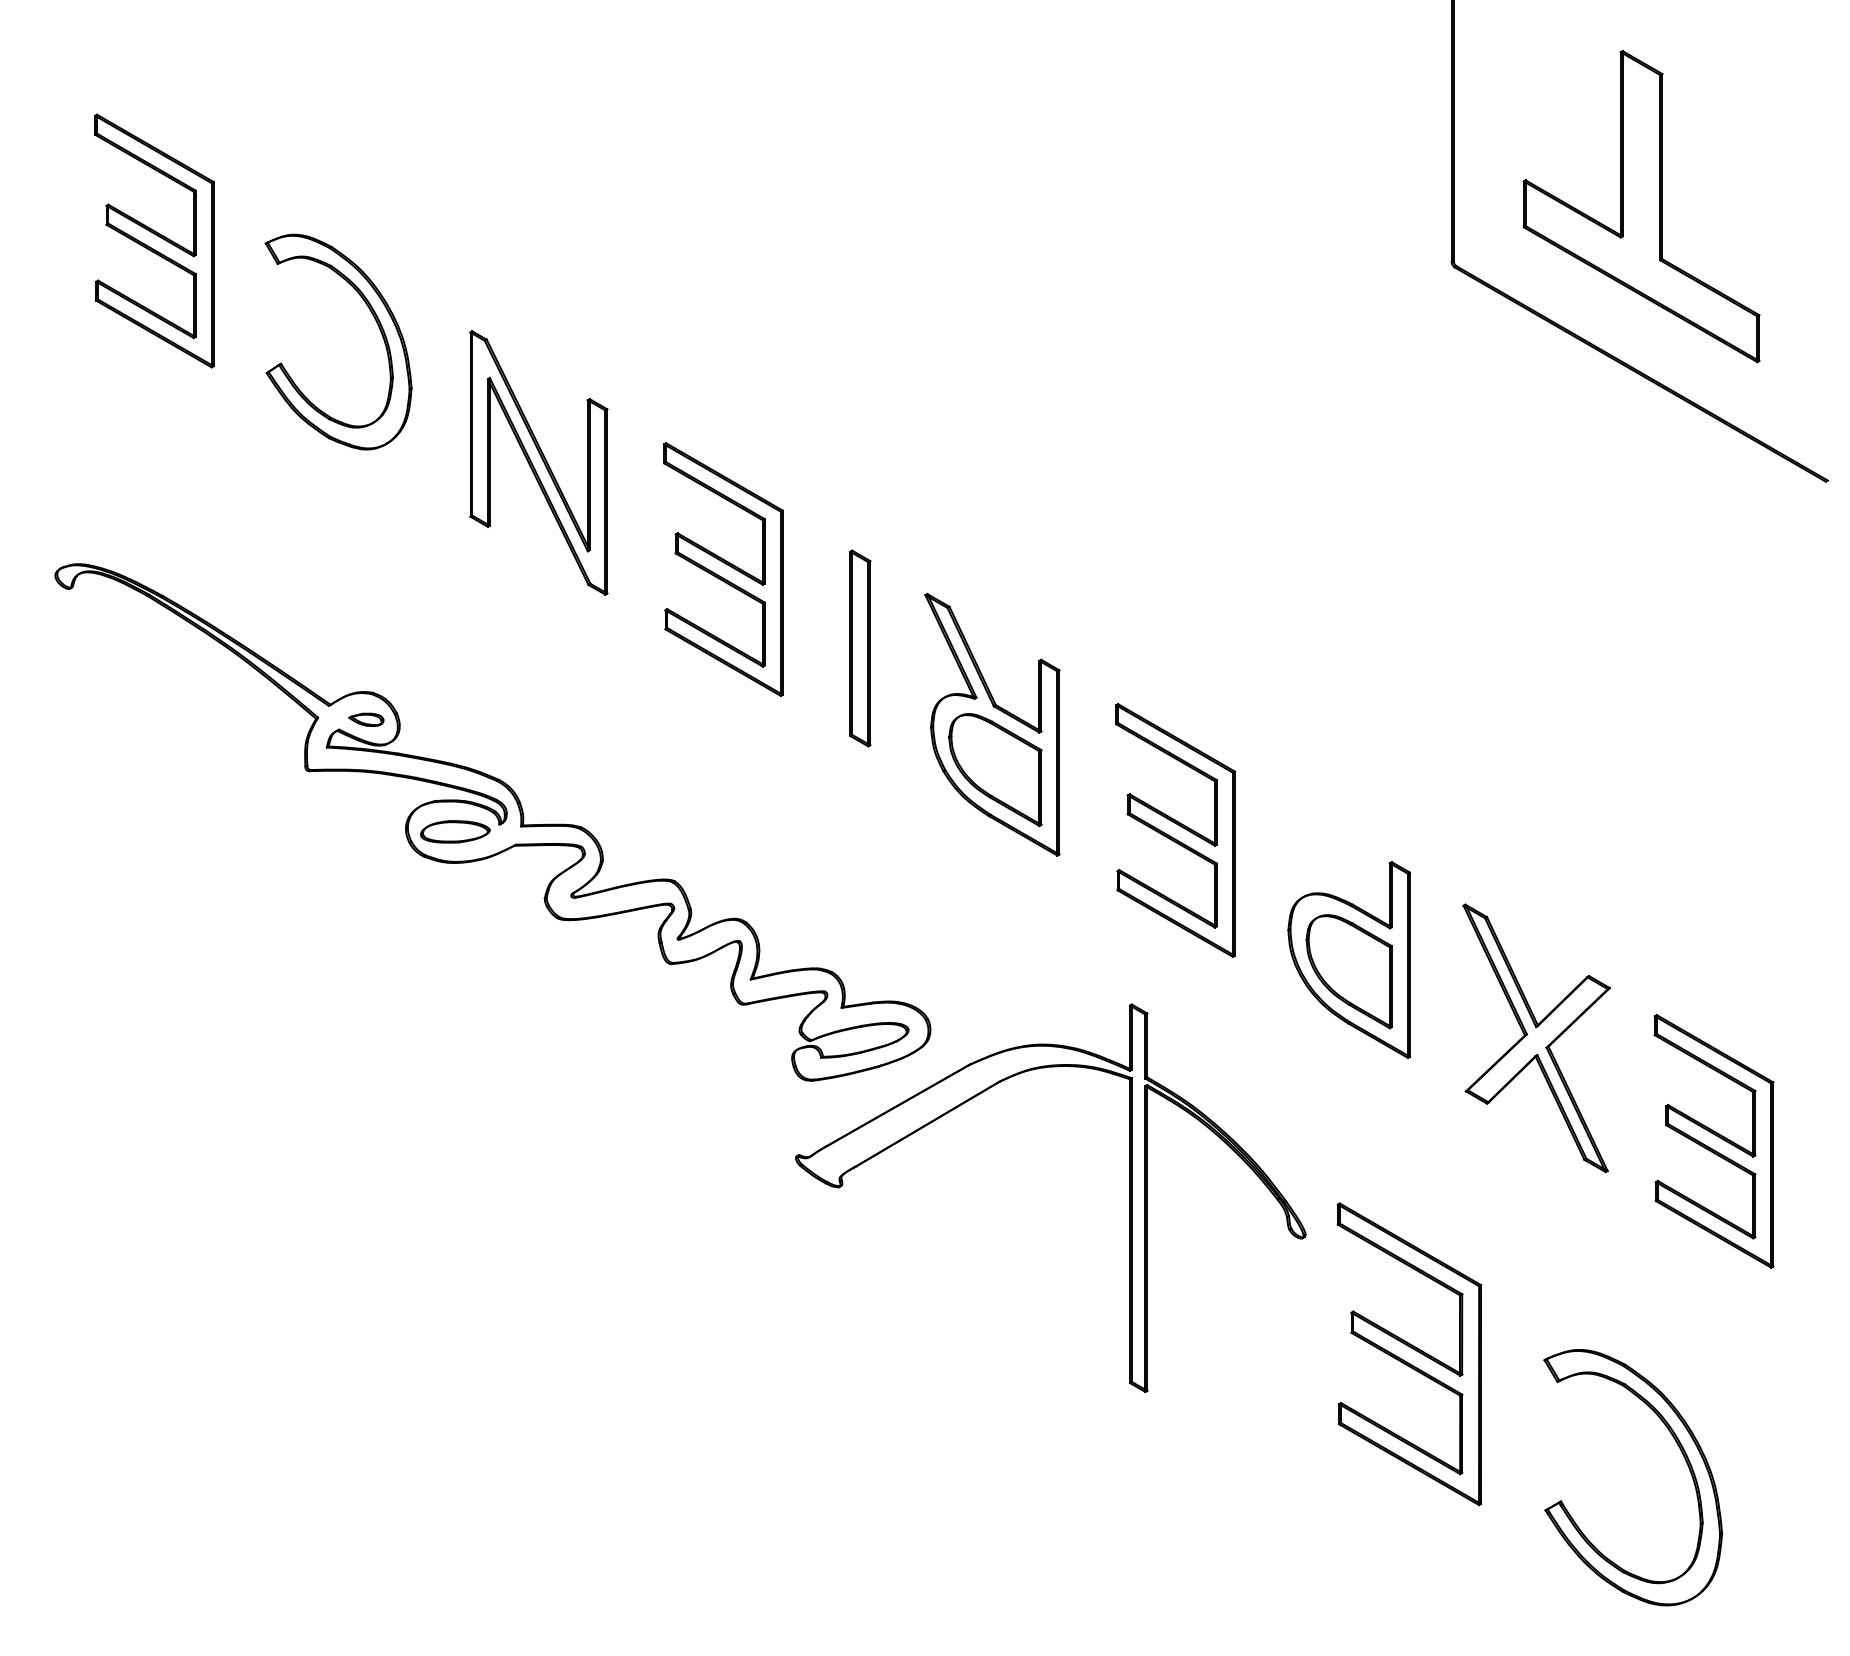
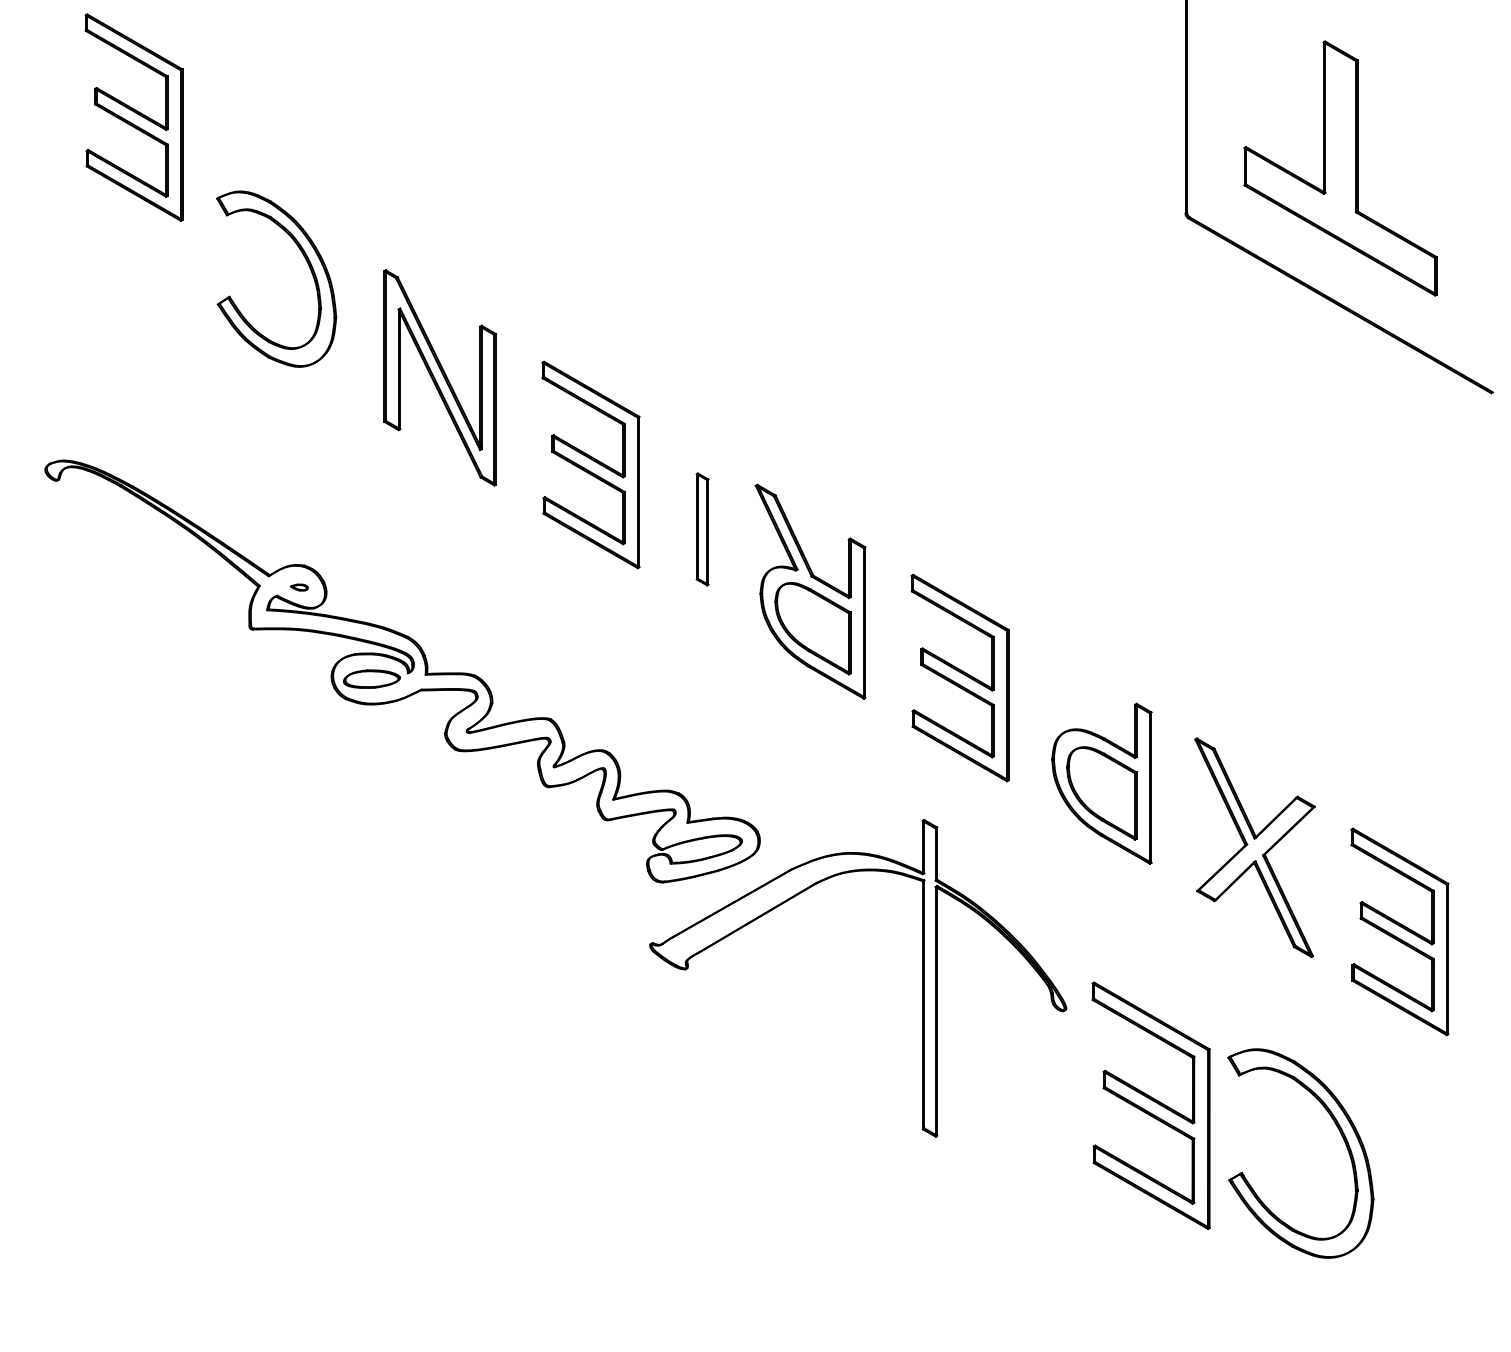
part: (153, 240) -> (133, 117), moved
part: (860, 648) -> (702, 529), size x0.7
part: (366, 719) -> (299, 587), size x0.6
part: (1681, 1454) -> (1340, 1134), moved

